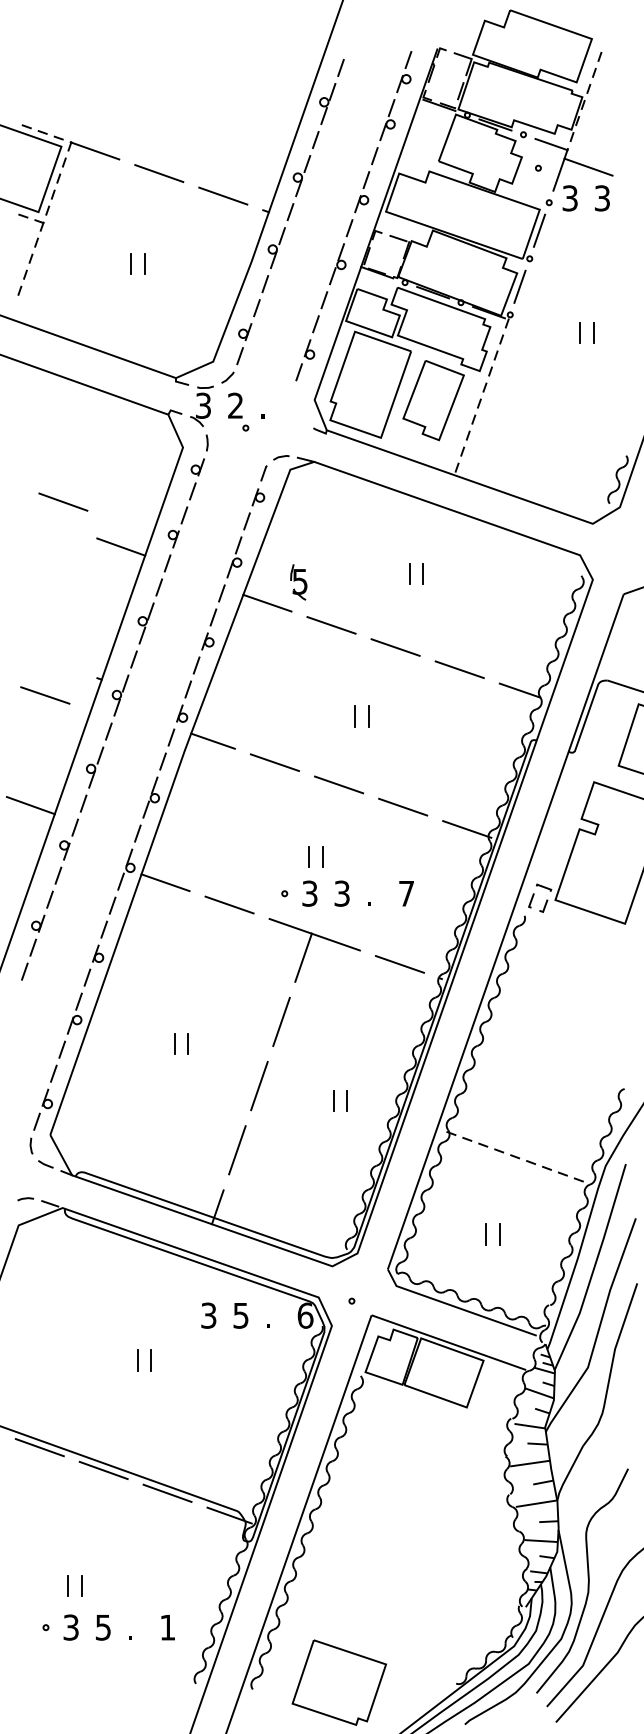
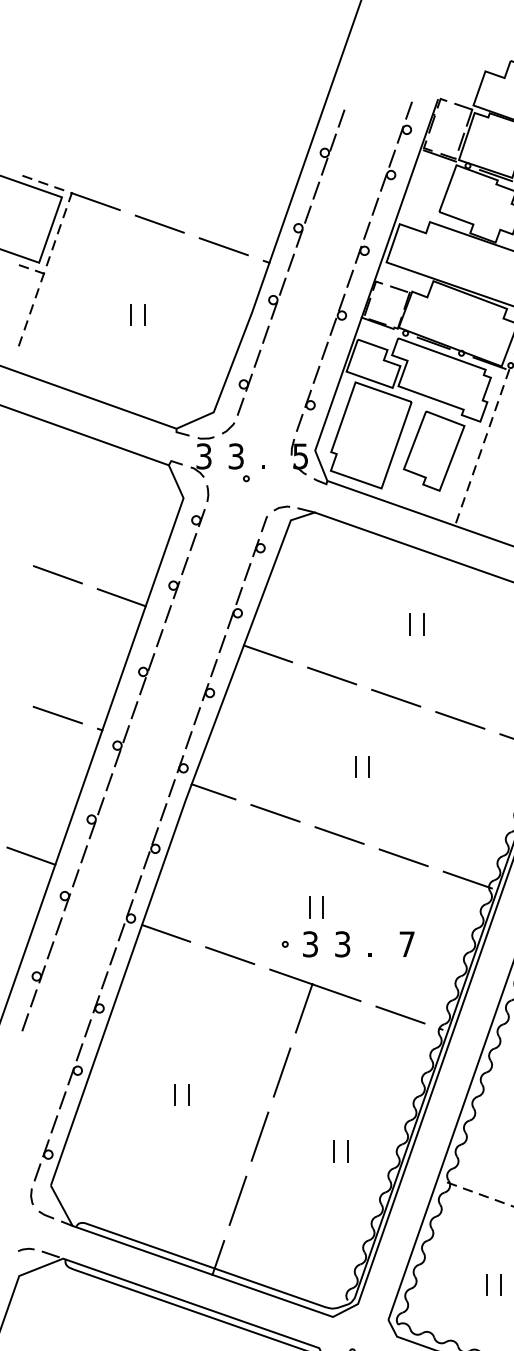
text: (235, 405) -> (236, 456), 2 -> 3
line: (63, 501) -> (58, 574), moved
part: (298, 582) -> (299, 457), moved
line: (45, 695) -> (58, 715), moved

